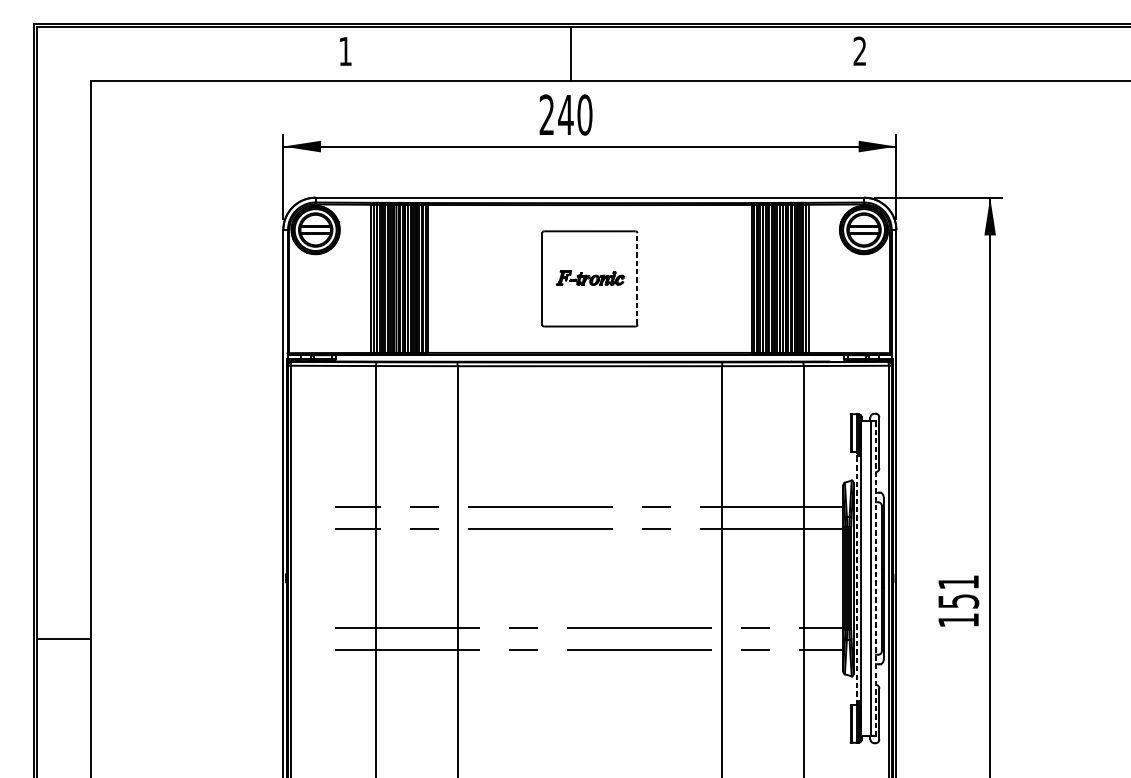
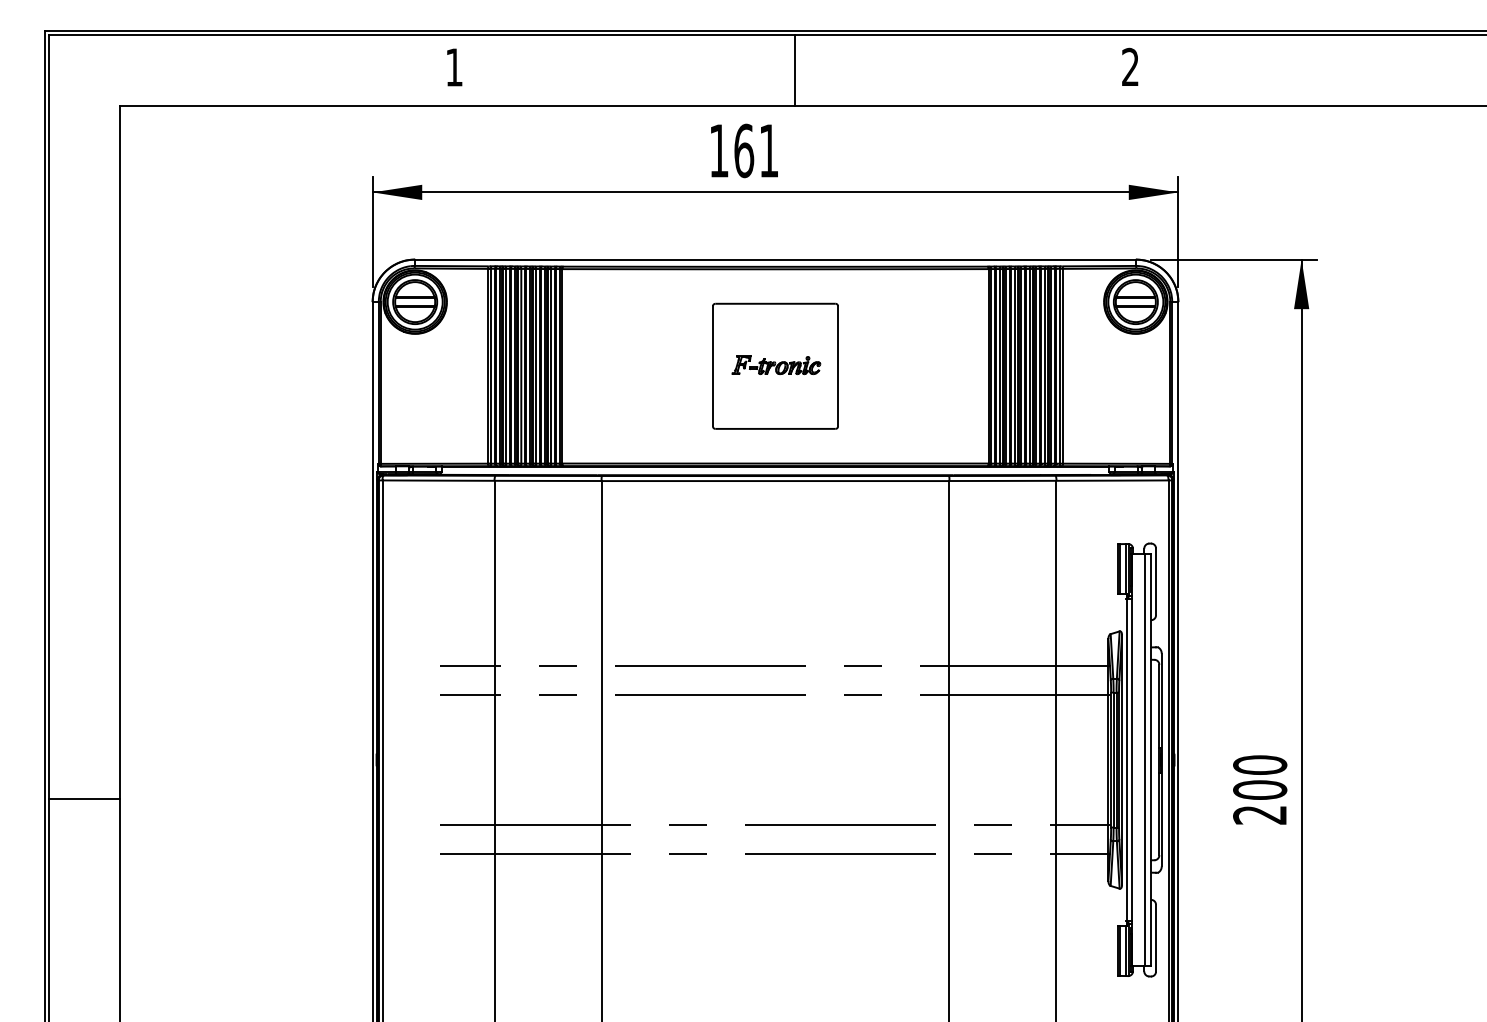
line: (570, 53) -> (795, 70), moved
text: (565, 114) -> (743, 150), 240 -> 161
line: (637, 278) -> (838, 365), dashed -> solid
line: (856, 578) -> (1126, 759), dashed -> solid
line: (875, 578) -> (1151, 760), dashed -> solid
text: (958, 600) -> (1260, 789), 151 -> 200
line: (63, 638) -> (83, 799), moved

